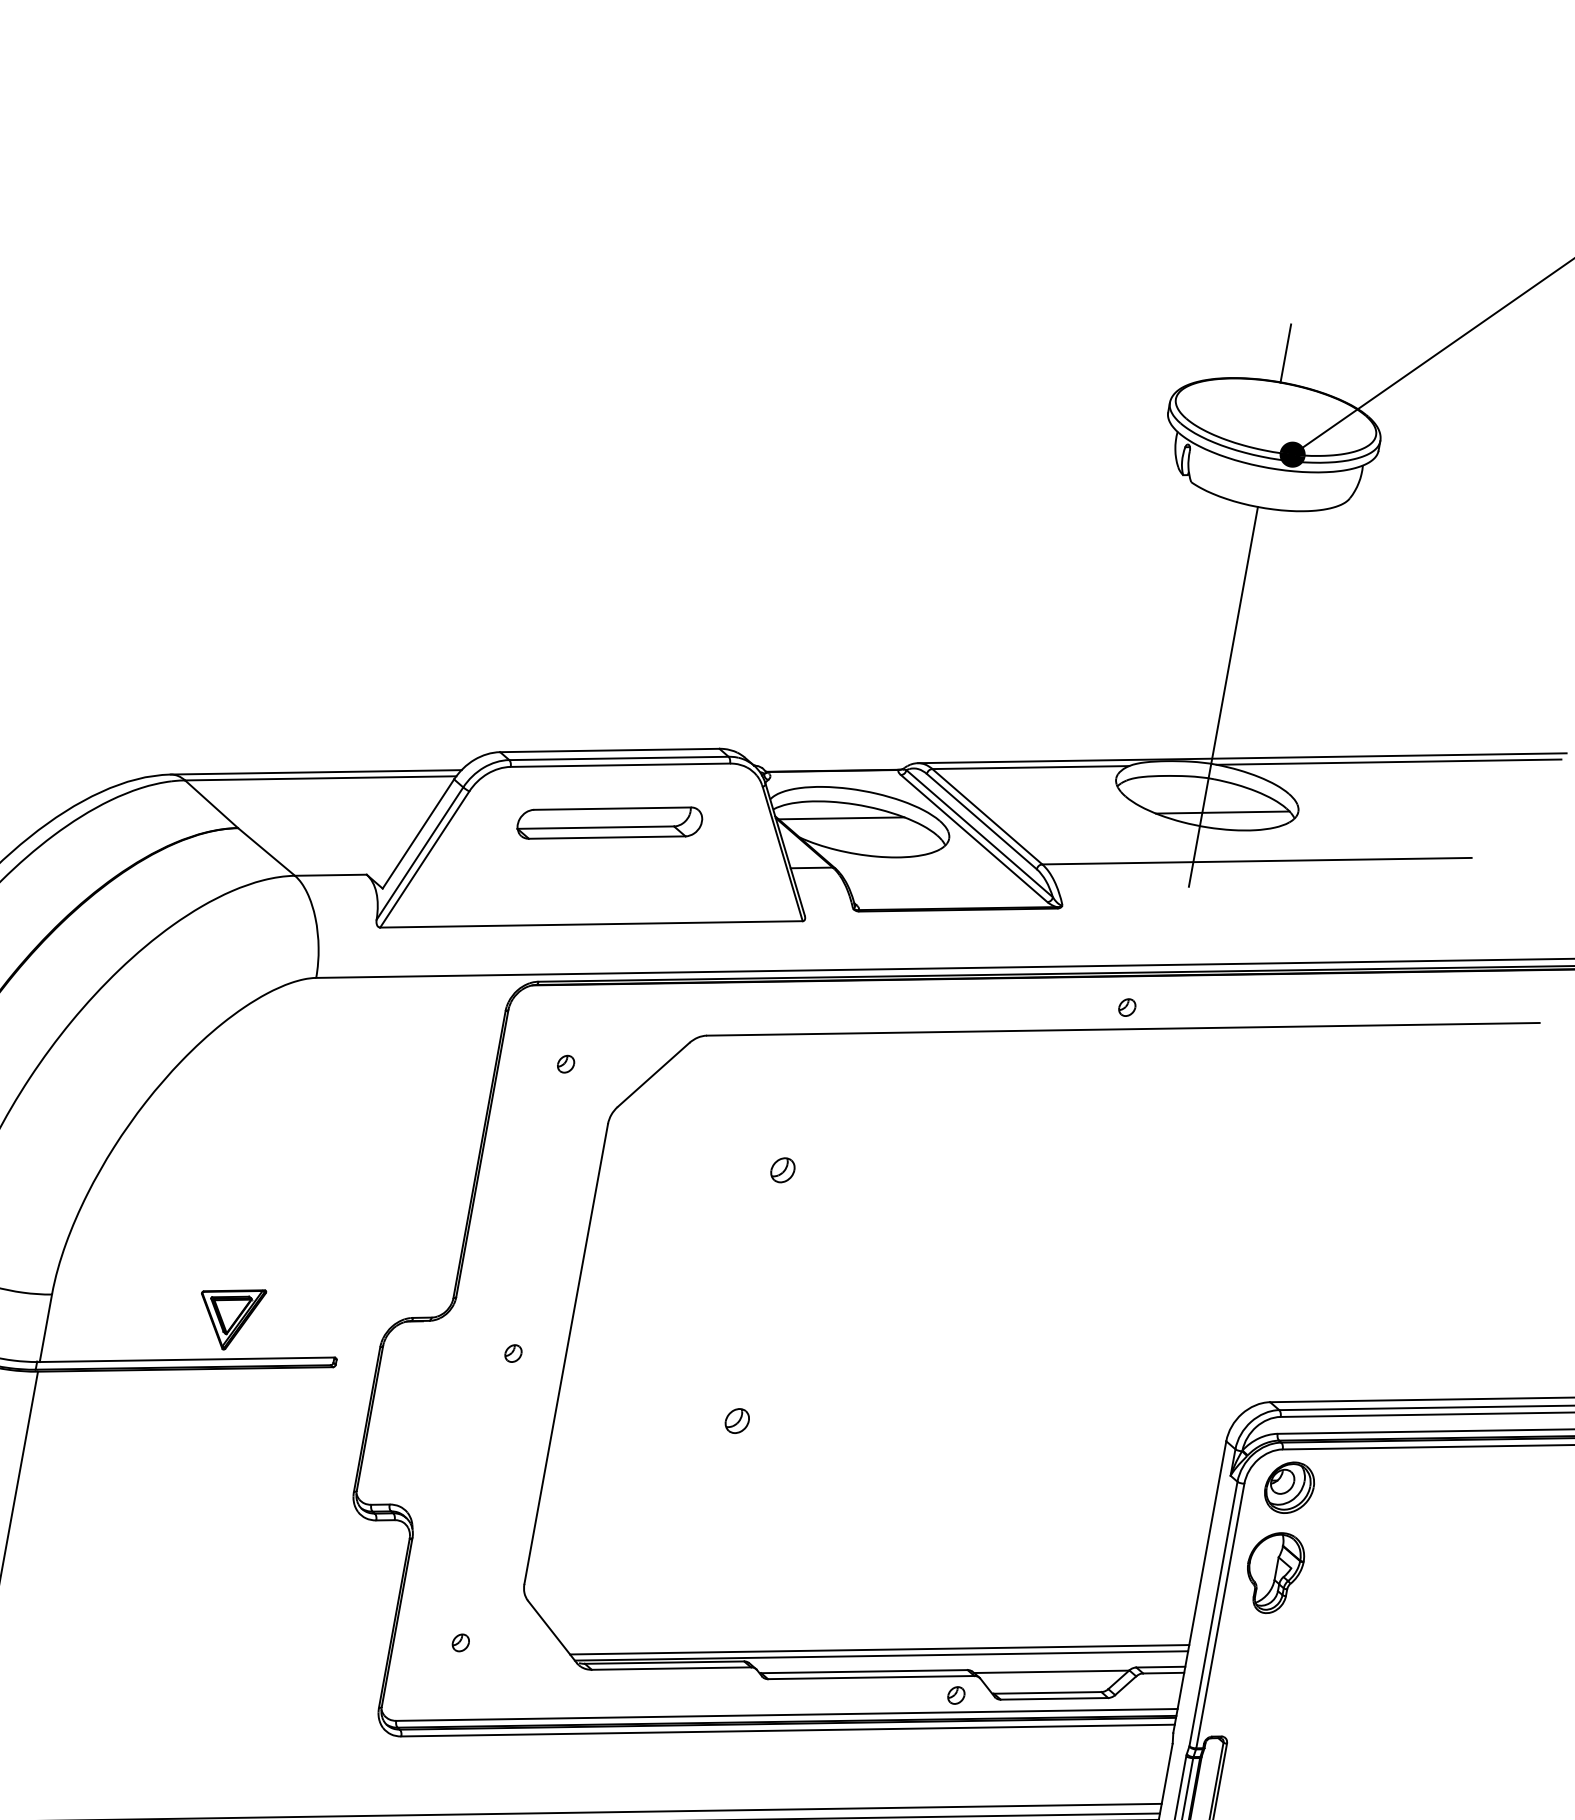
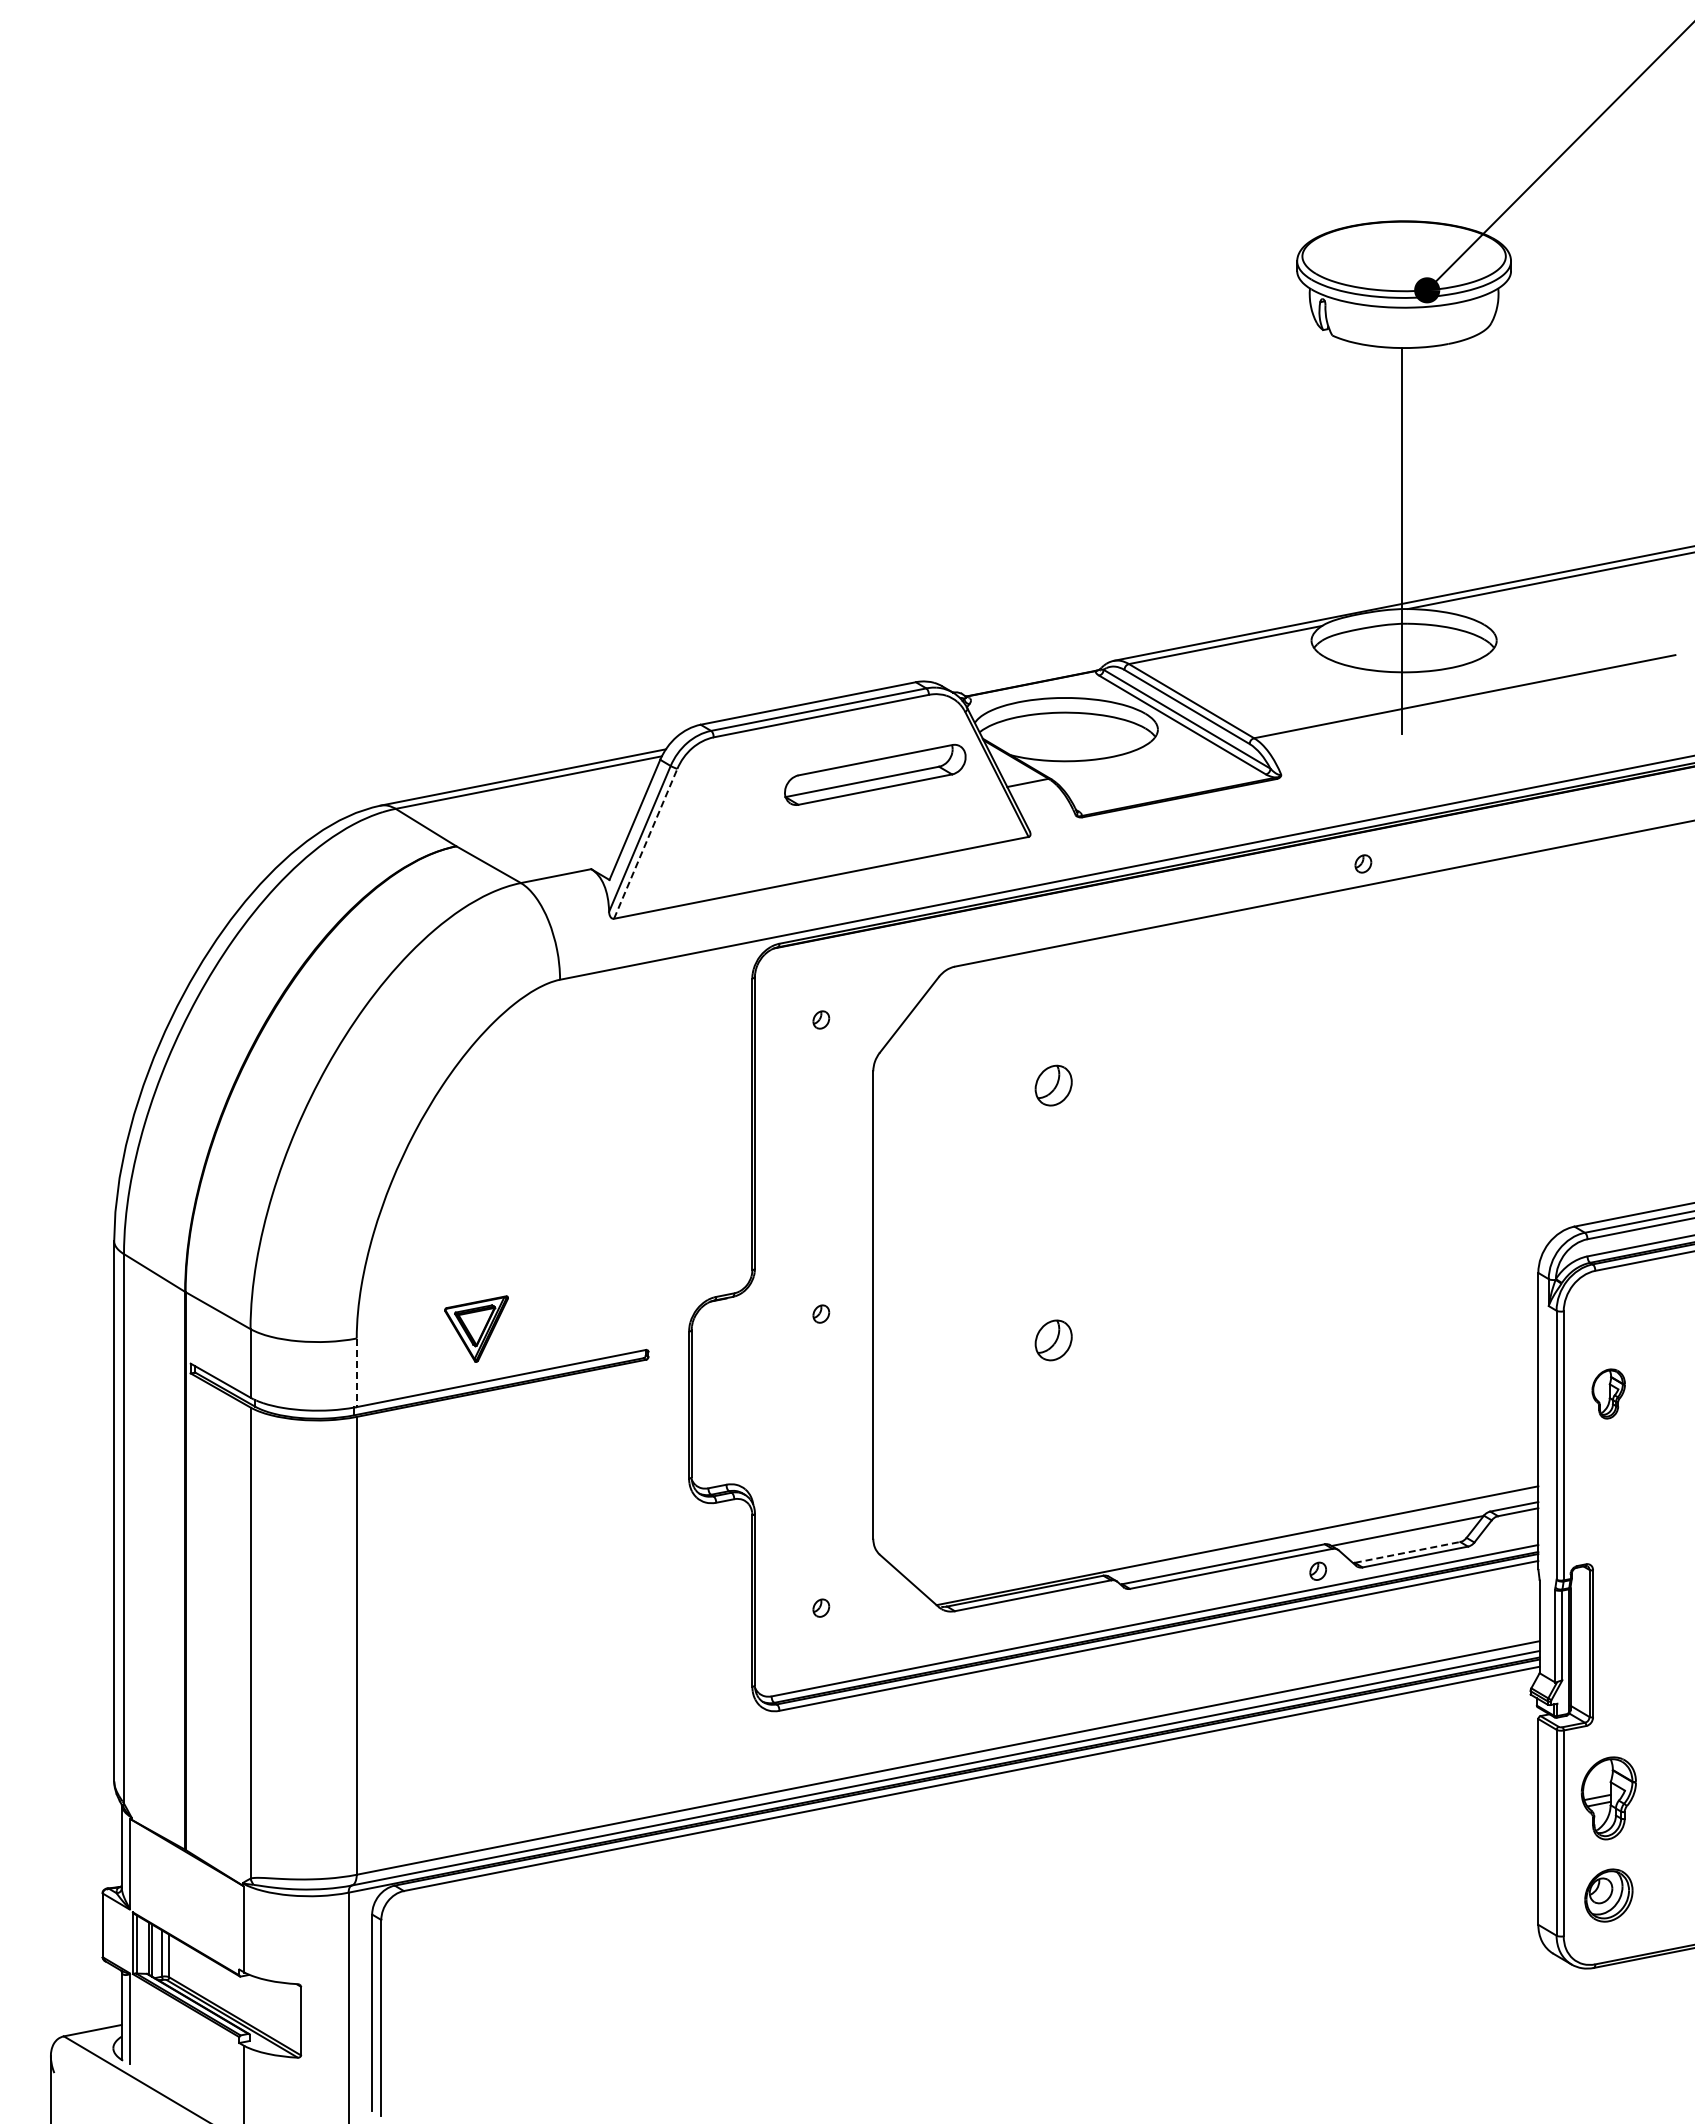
line: (1286, 352) -> (1402, 191), removed
line: (1221, 811) -> (1421, 654), removed
line: (841, 818) -> (1048, 728), removed
part: (610, 822) -> (875, 774), moved
line: (424, 859) -> (645, 843), solid -> dashed
part: (782, 1170) -> (1053, 1085), size x1.6
part: (229, 1316) -> (476, 1328), moved
line: (45, 1328) -> (356, 1373), solid -> dashed
part: (737, 1421) -> (1053, 1340), size x1.6
part: (1289, 1487) -> (1608, 1307), removed
part: (1273, 1572) -> (1608, 1393), size x0.6
line: (879, 1649) -> (1234, 1539), removed
line: (1047, 1692) -> (1407, 1552), solid -> dashed

